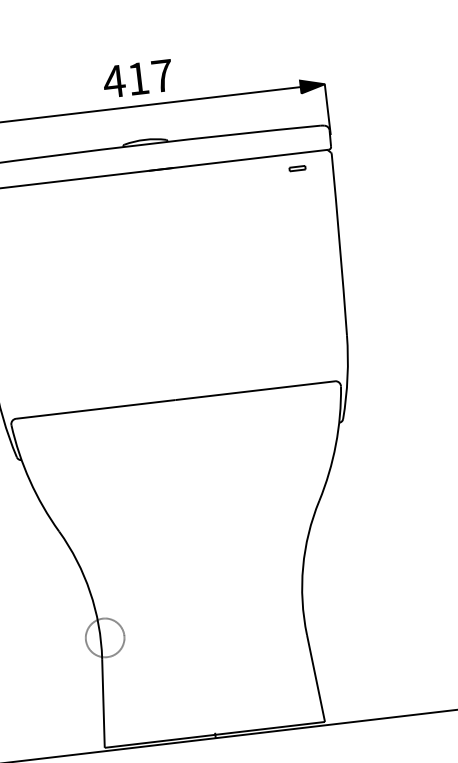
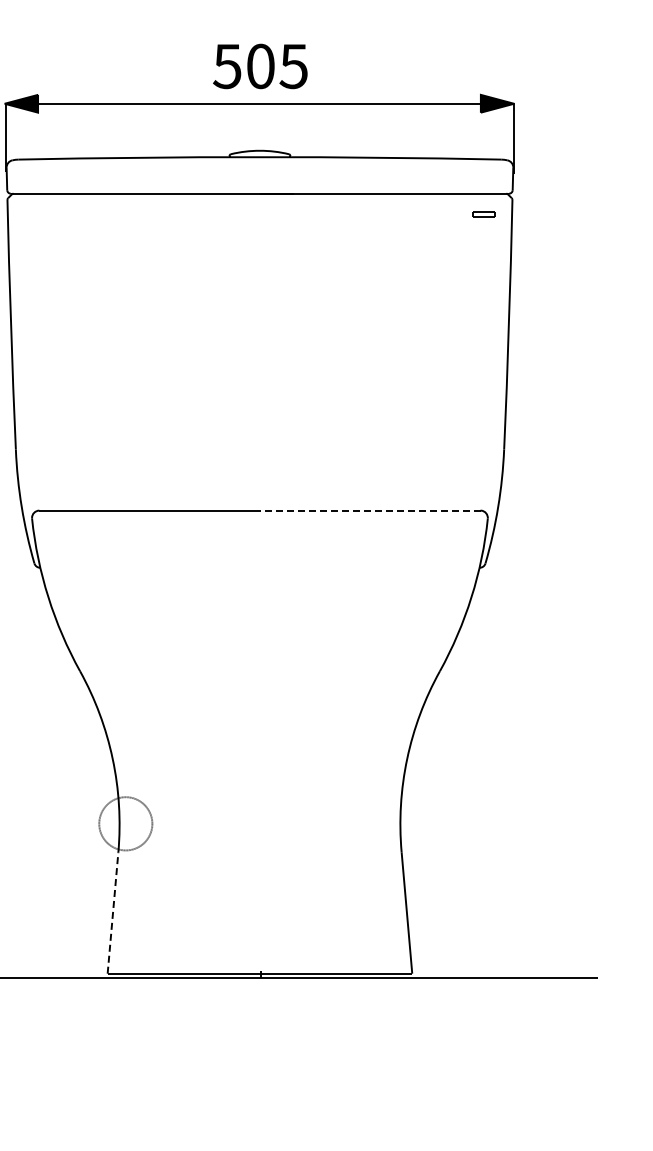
text: (137, 78) -> (259, 66), 417 -> 505
part: (296, 168) -> (483, 214), moved
line: (254, 390) -> (369, 510), solid -> dashed
line: (103, 703) -> (113, 912), solid -> dashed

